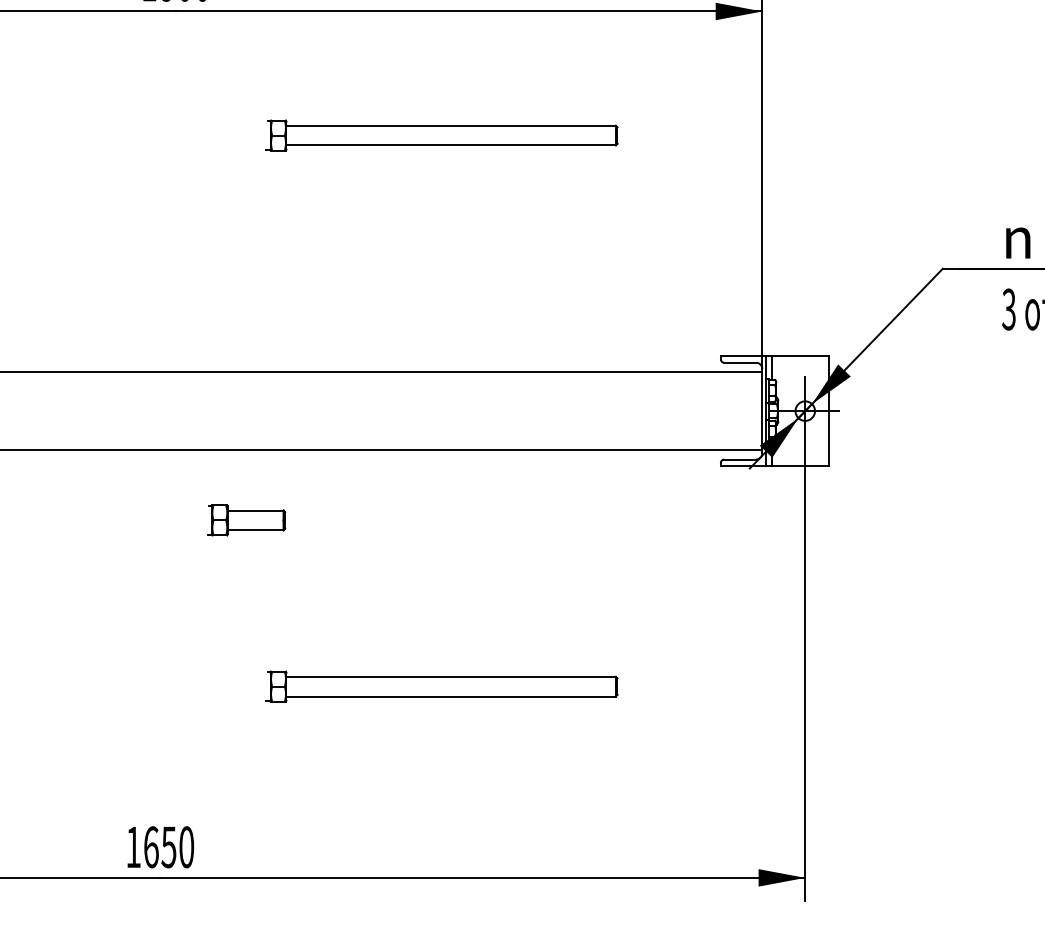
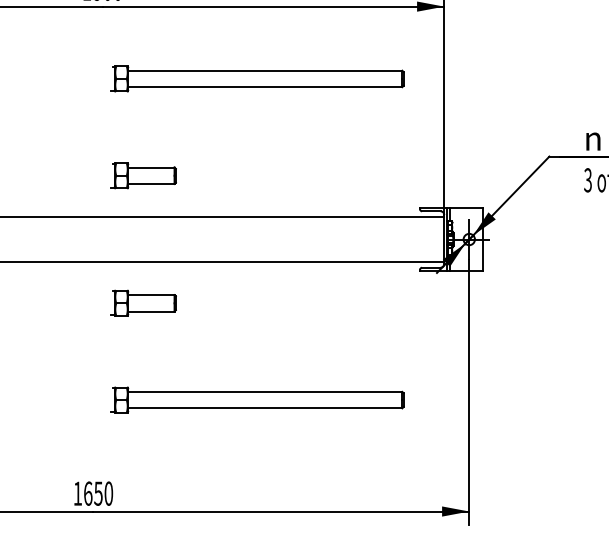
part: (441, 134) -> (257, 78), size x1.43
part: (246, 301) -> (143, 175), added
part: (246, 519) -> (143, 302), size x1.43
part: (441, 685) -> (257, 399), size x1.43

